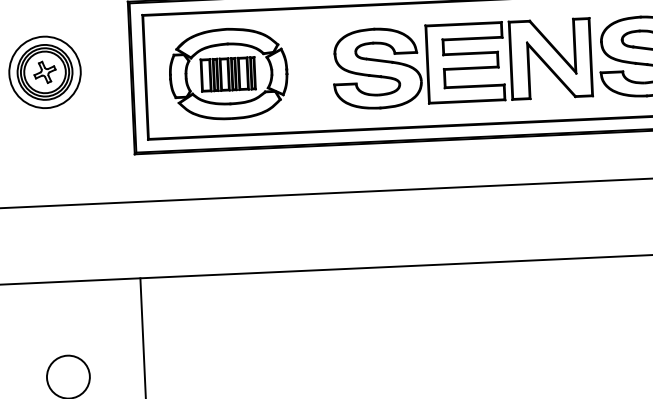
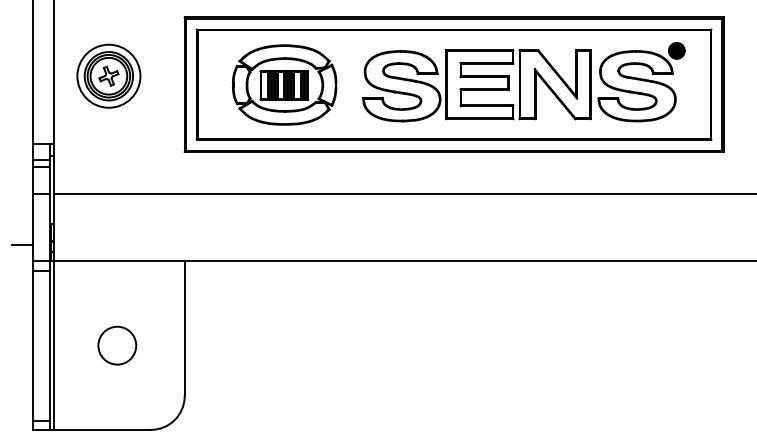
part: (228, 73) -> (284, 84), moved

